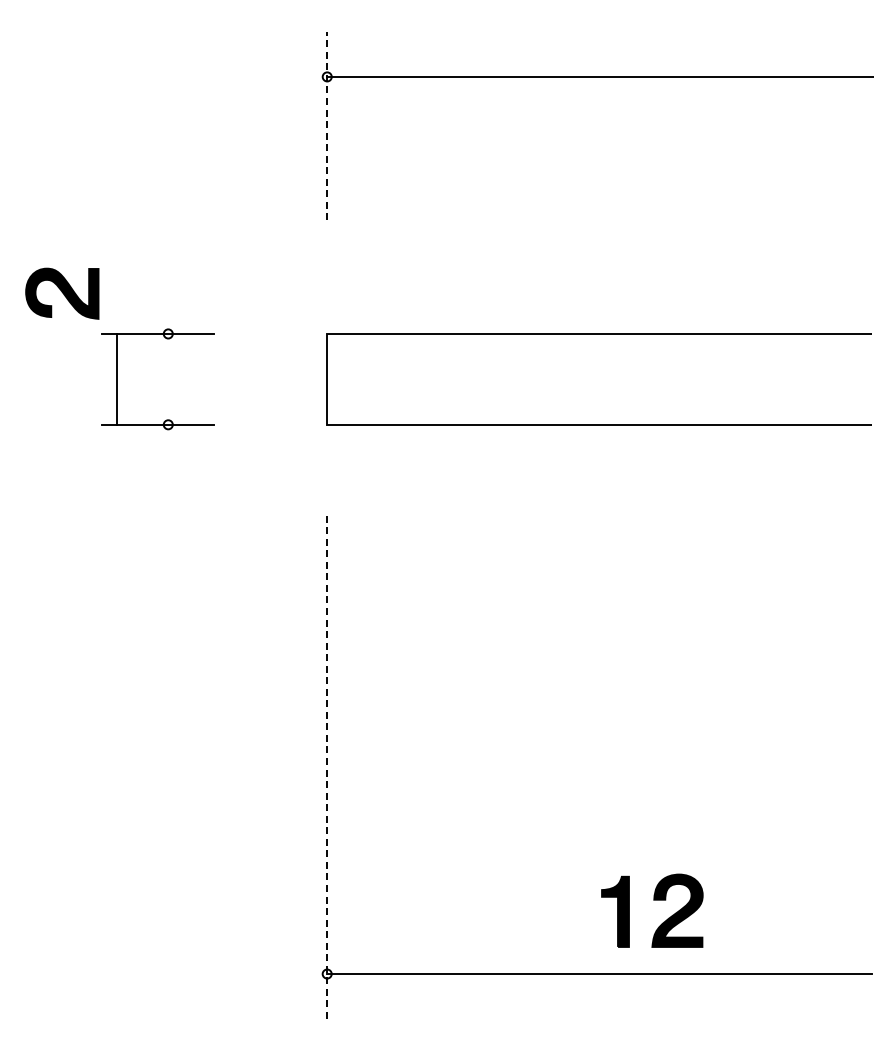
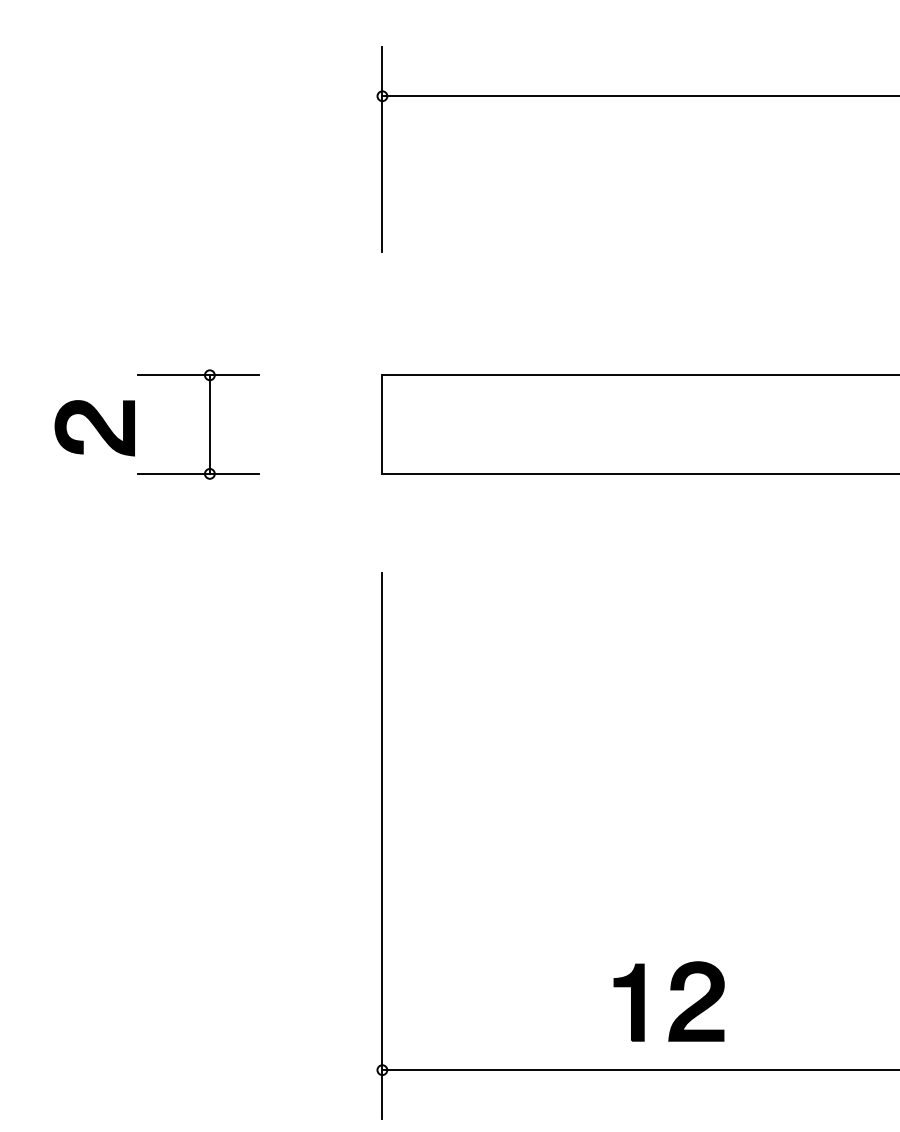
line: (327, 125) -> (382, 148), dashed -> solid
part: (62, 293) -> (95, 427), moved
line: (117, 378) -> (210, 423), moved
line: (327, 767) -> (382, 845), dashed -> solid
part: (653, 900) -> (670, 990), moved

